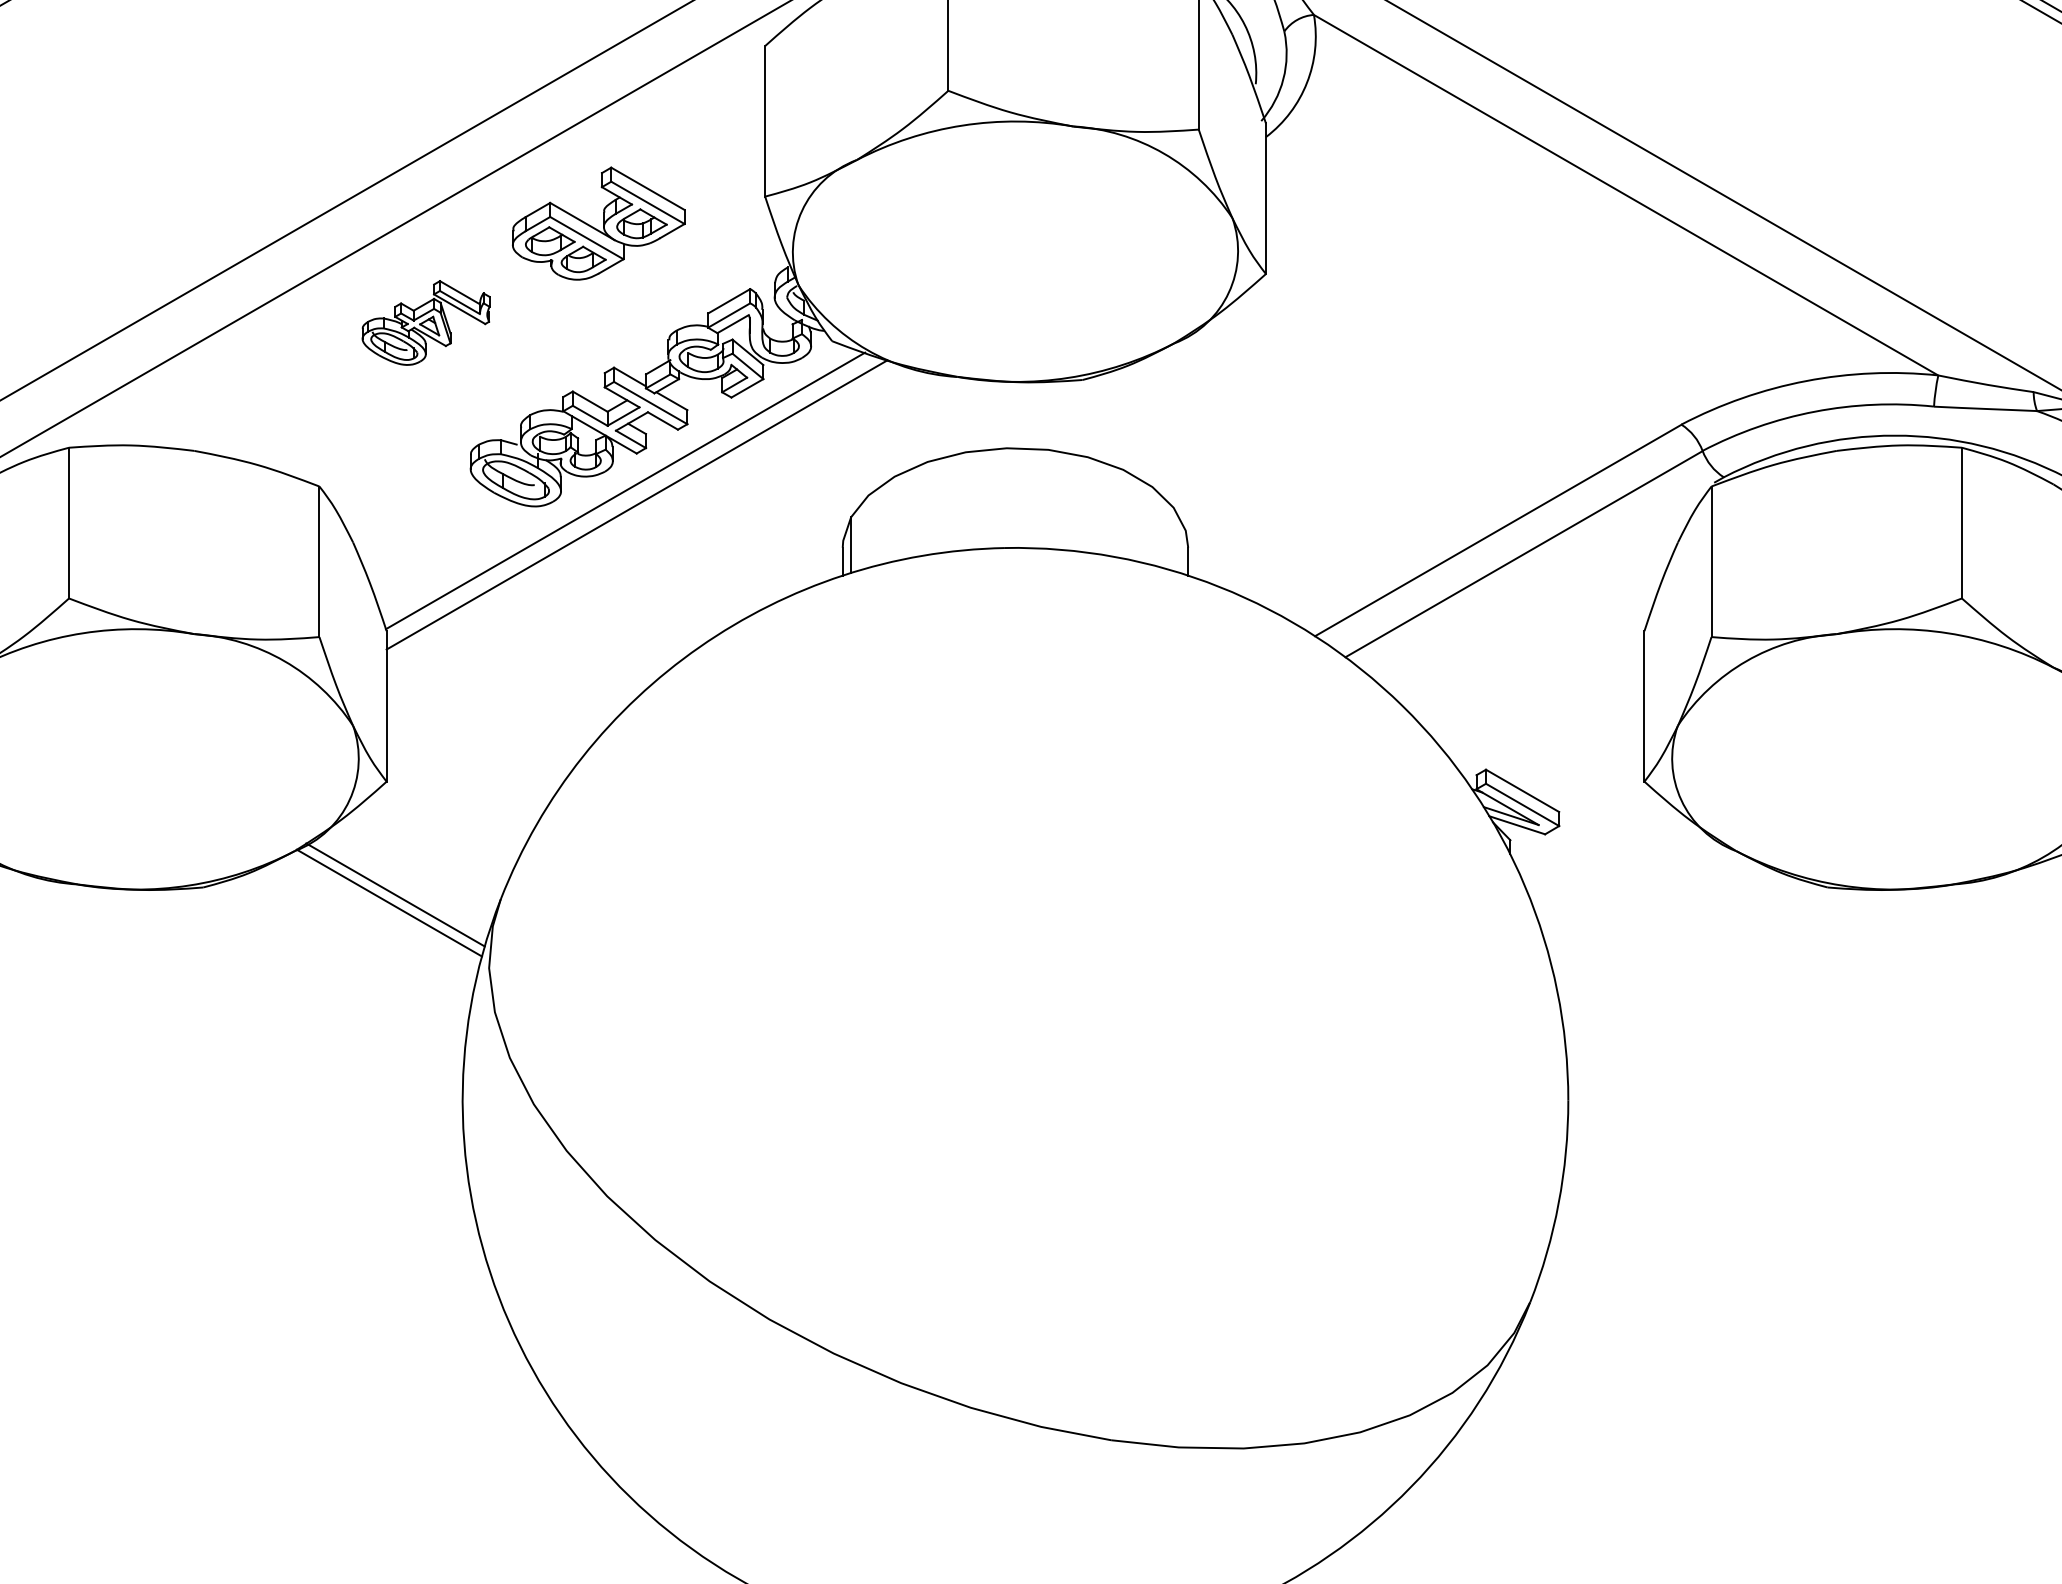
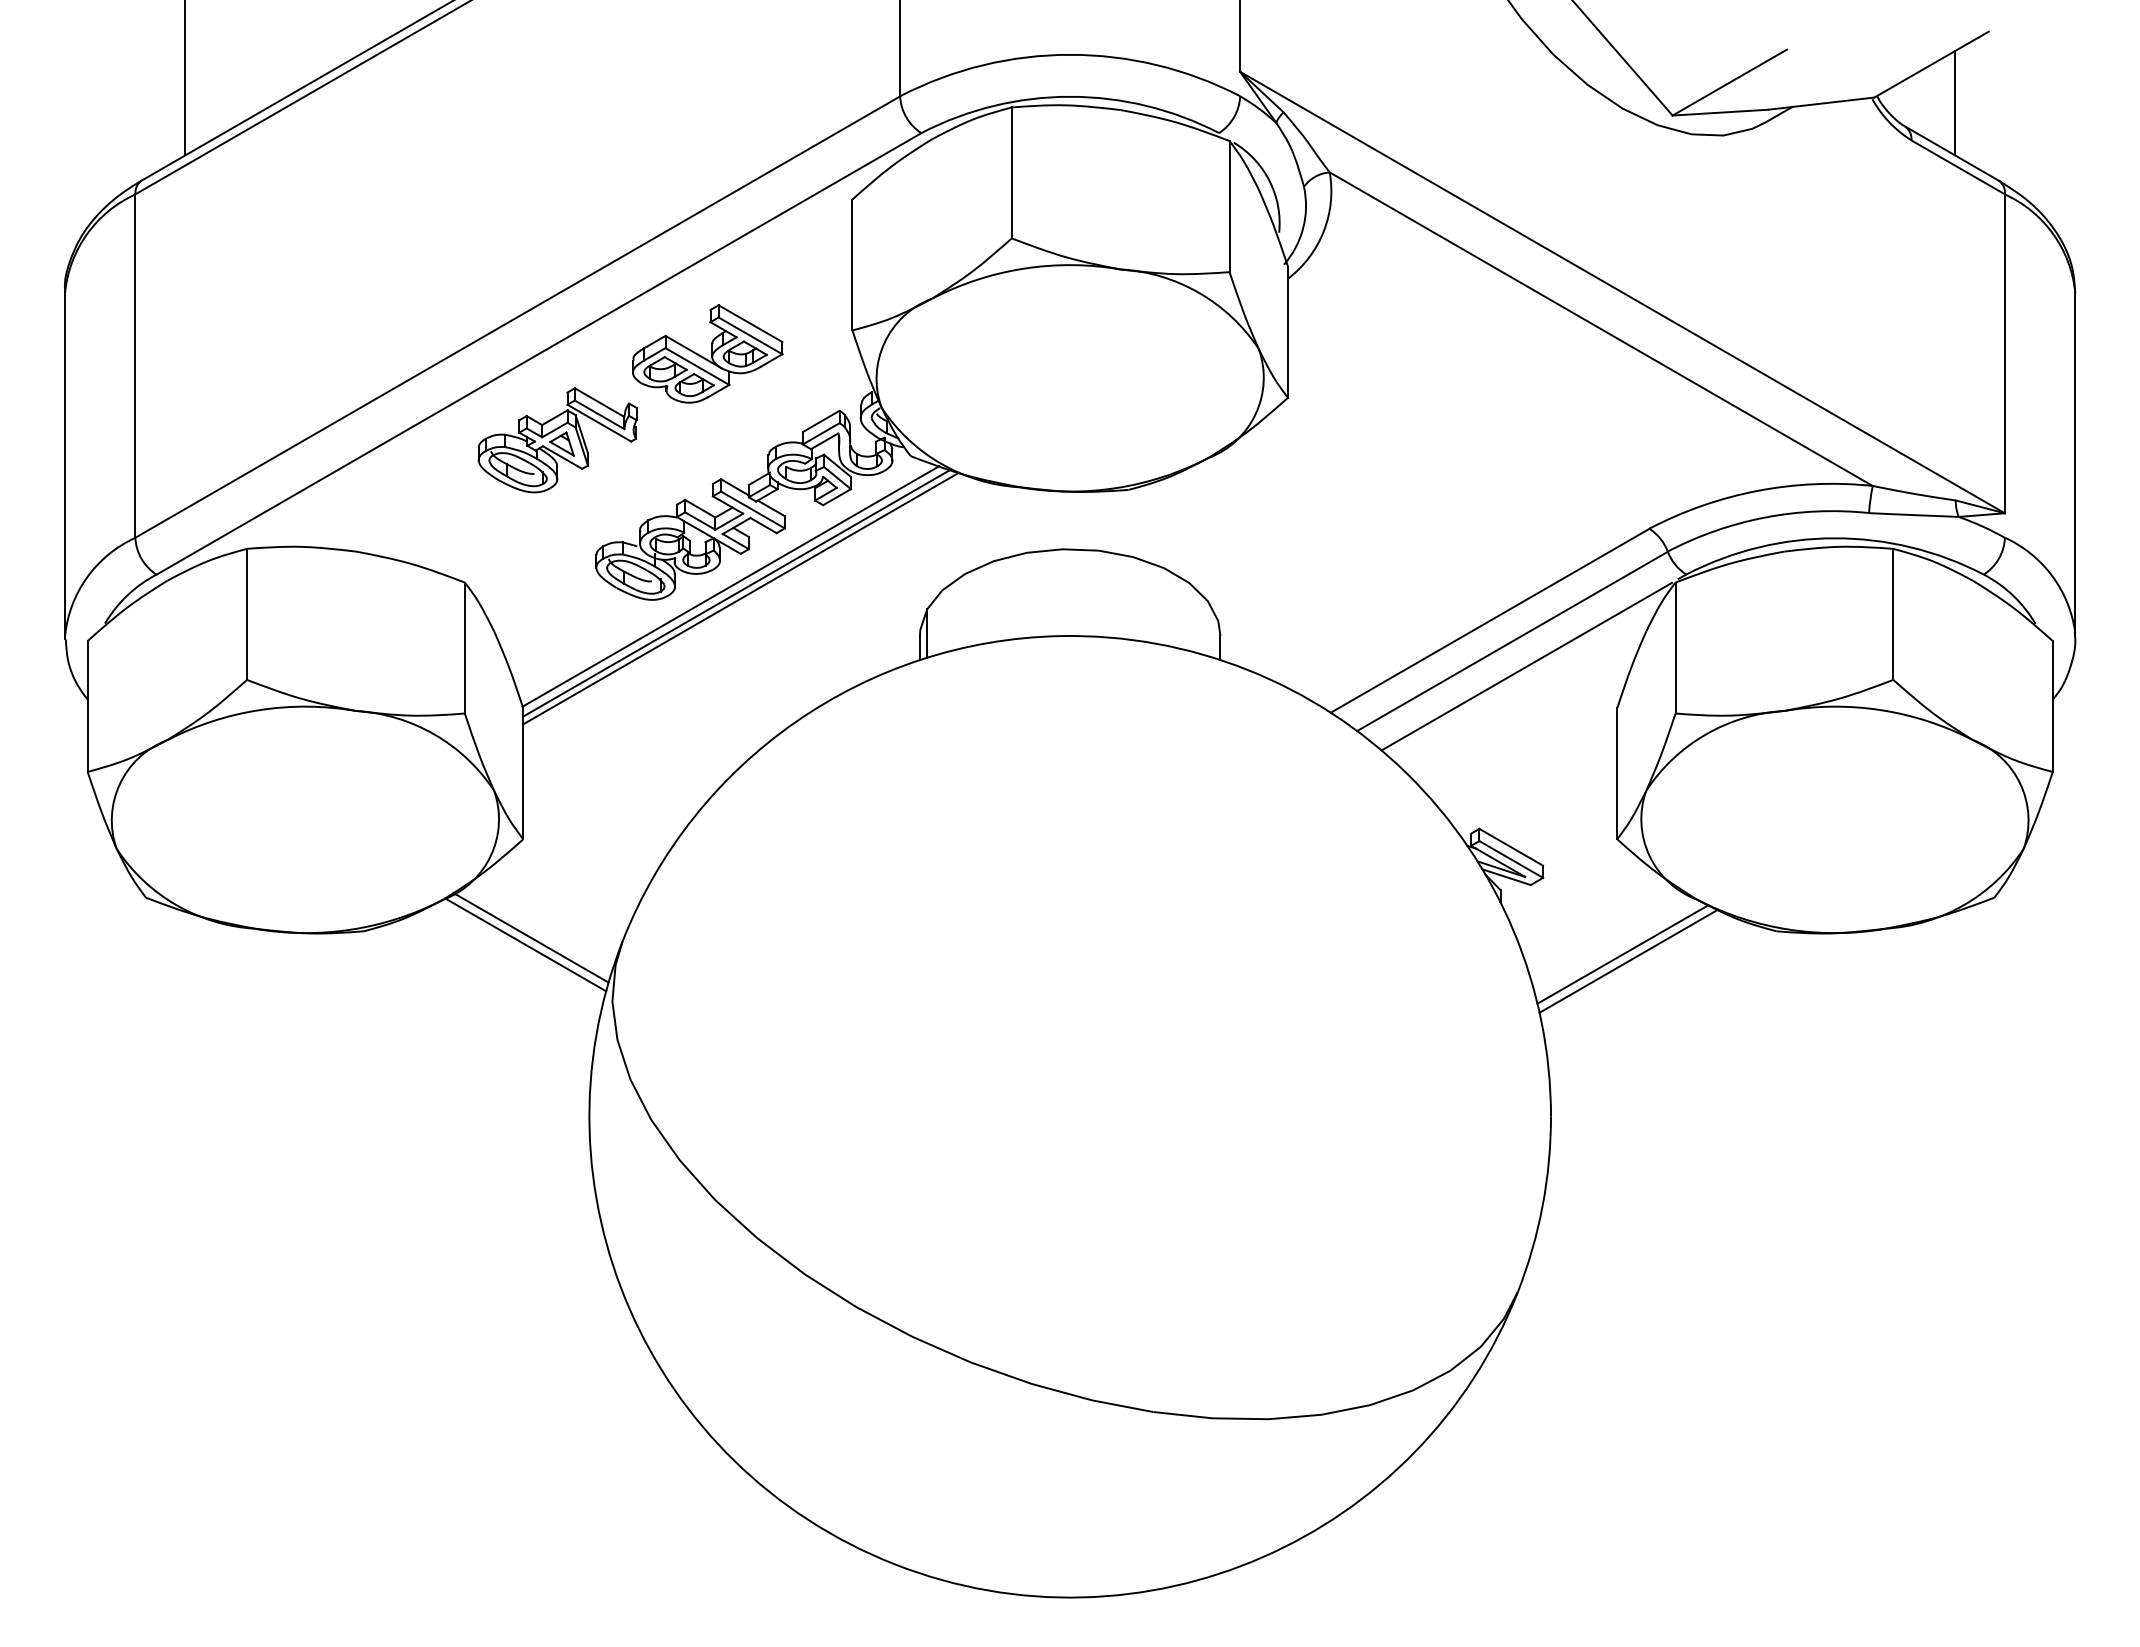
part: (425, 323) -> (557, 440), size x1.43
line: (631, 497) -> (736, 592), added
line: (1540, 583) -> (1526, 666), added
line: (1650, 914) -> (1622, 954), added
line: (1657, 921) -> (1628, 960), added

